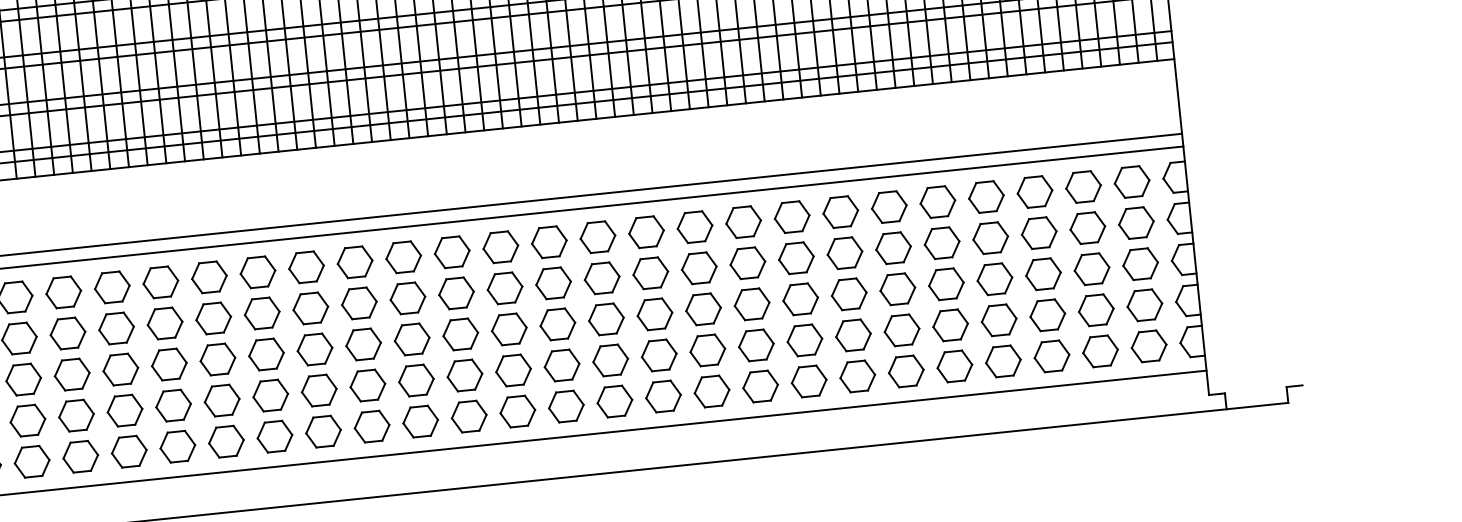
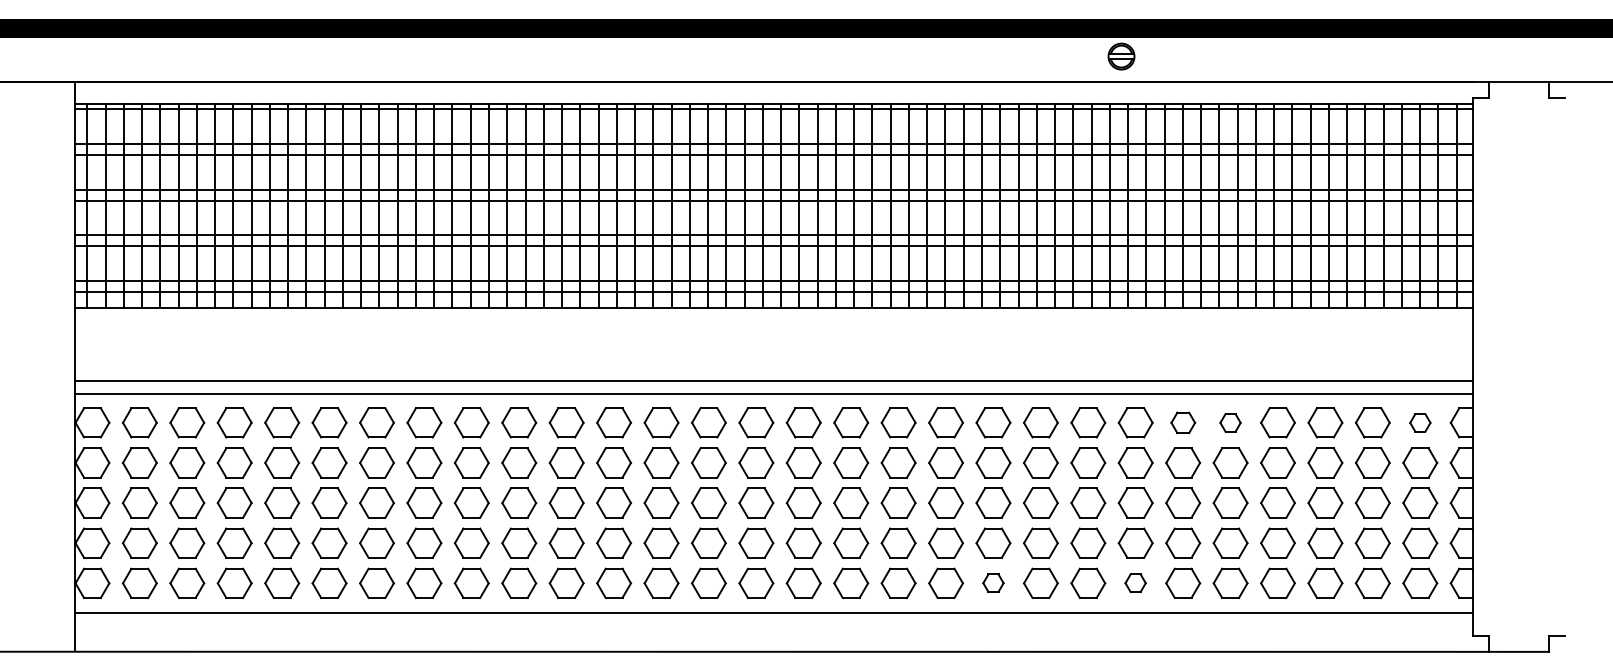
part: (1132, 181) -> (1420, 422), size x0.6
part: (937, 201) -> (1230, 422), size x0.6
part: (889, 206) -> (1183, 422), size x0.7
part: (857, 375) -> (1135, 582), size x0.6
part: (711, 390) -> (993, 582), size x0.6

